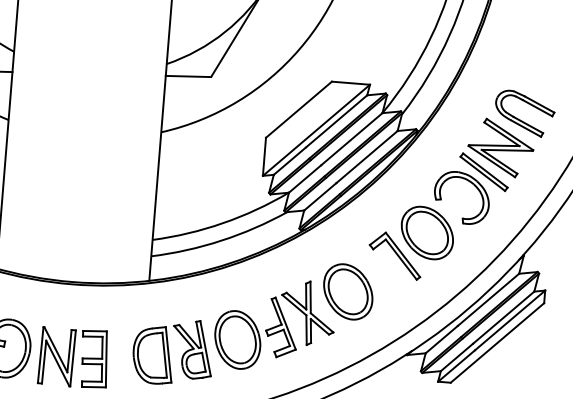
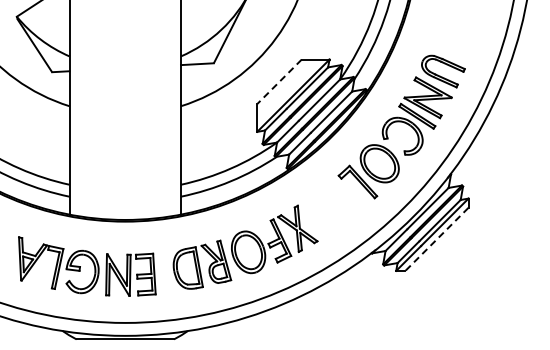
line: (298, 110) -> (279, 82), solid -> dashed
part: (347, 291) -> (325, 210), removed
line: (496, 343) -> (436, 239), solid -> dashed

